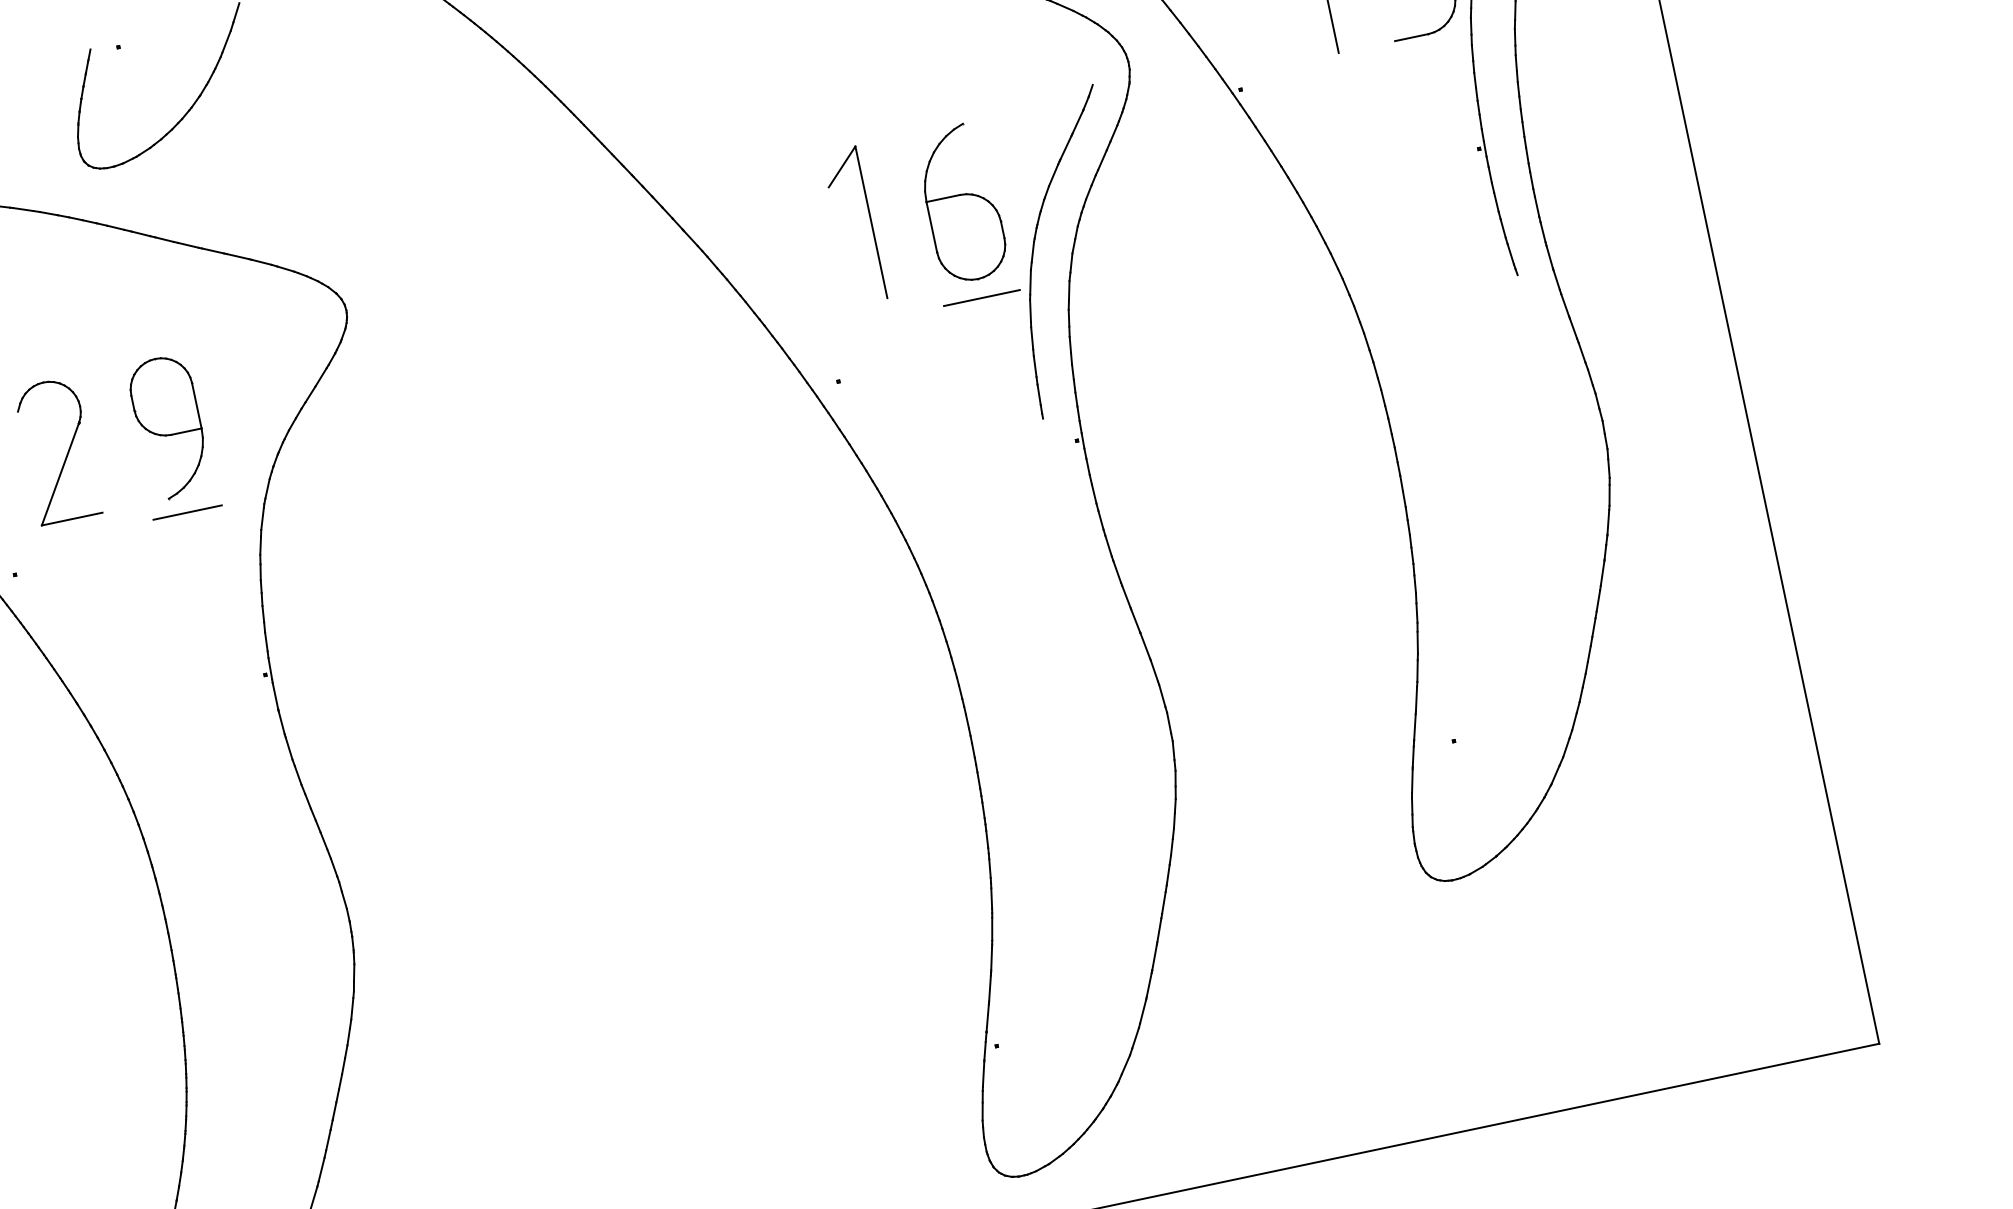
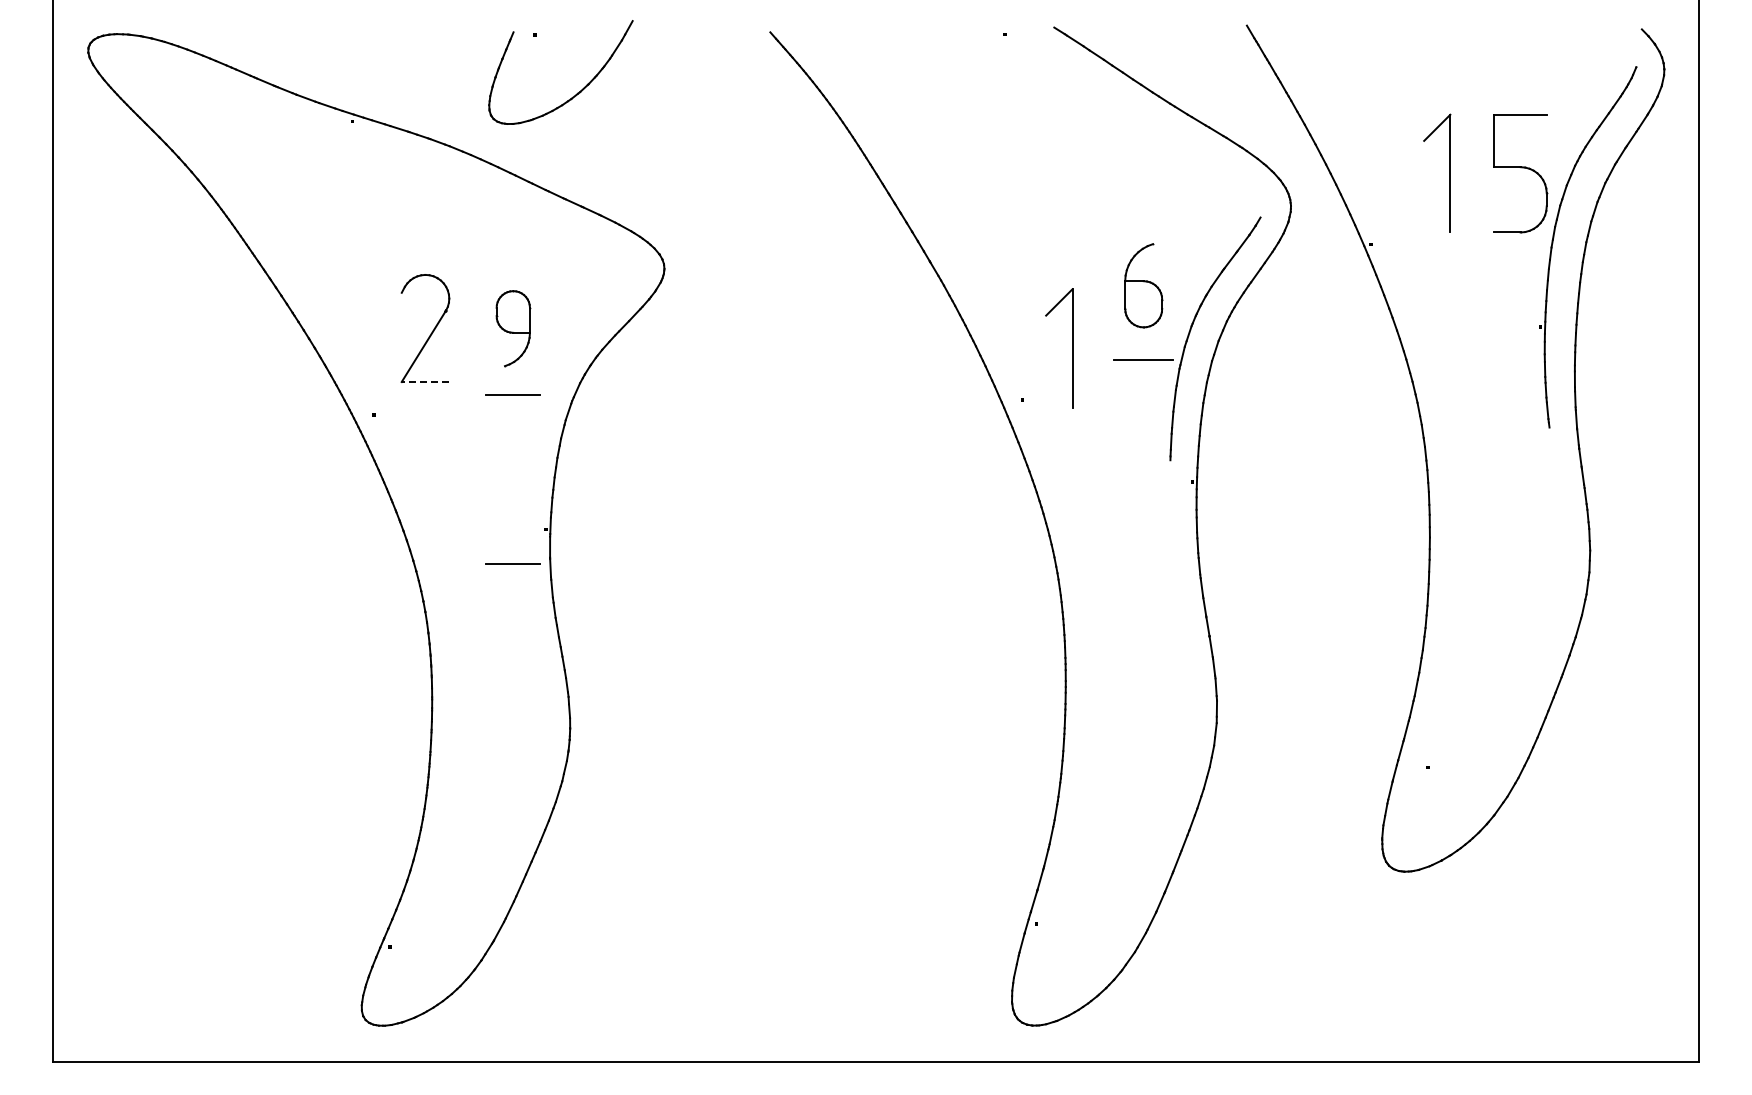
part: (961, 203) -> (1143, 285), size x0.7
part: (871, 222) -> (1072, 348), moved
part: (170, 427) -> (513, 328), size x0.7
line: (72, 519) -> (425, 382), solid -> dashed
line: (231, 727) -> (512, 563), added

